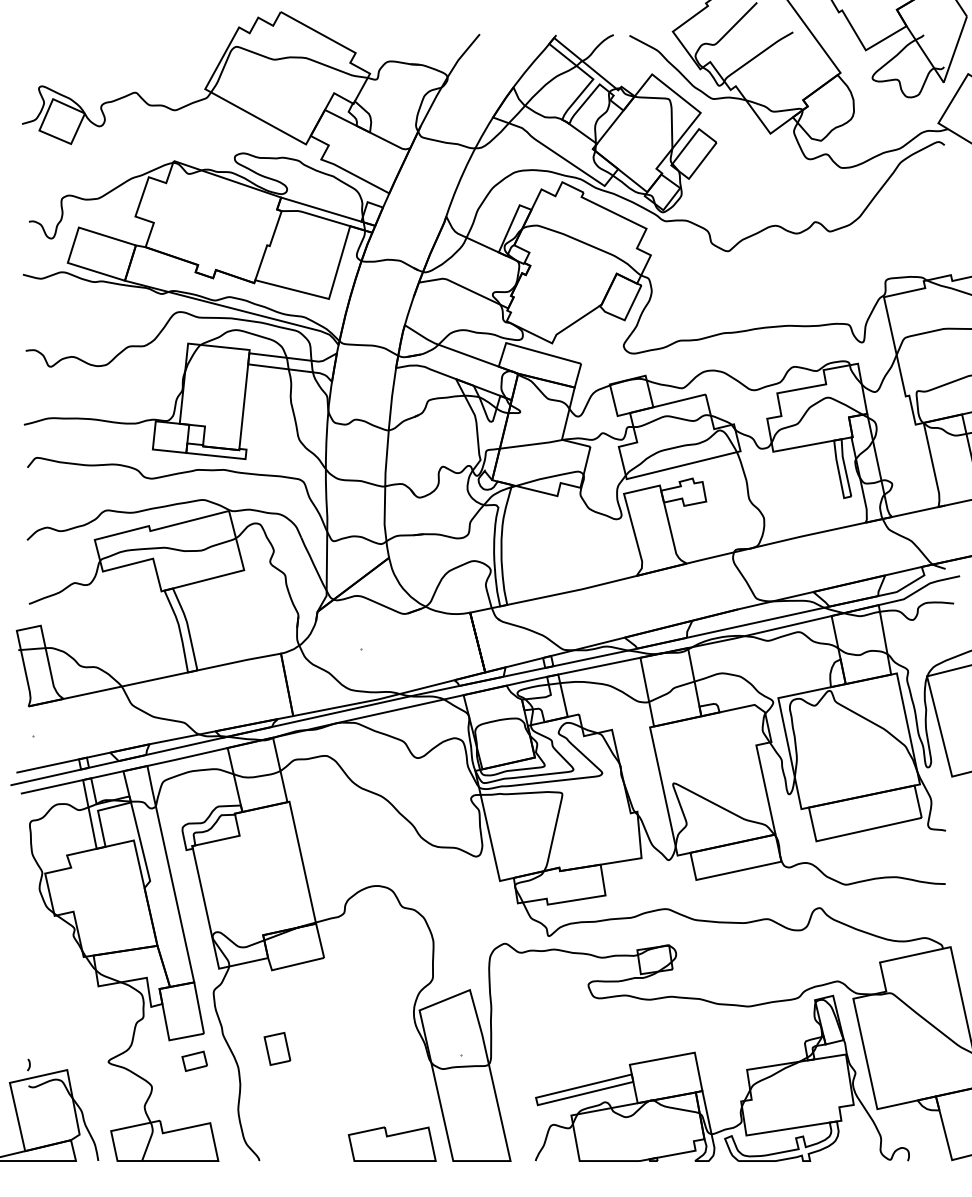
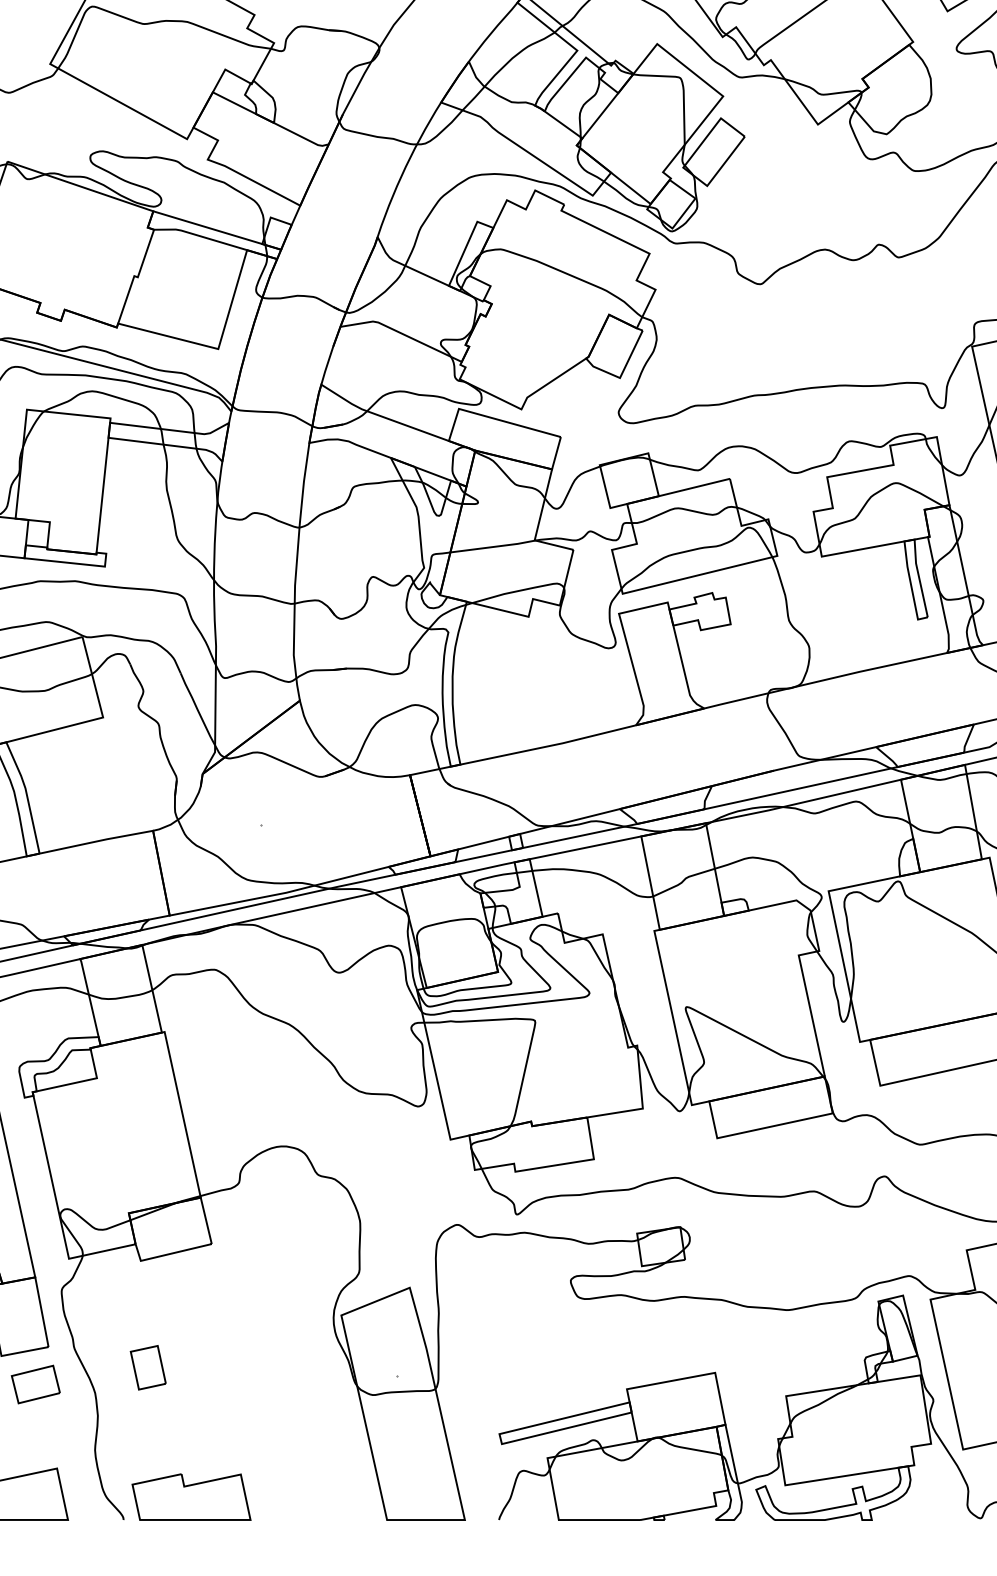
part: (194, 1061) -> (35, 1384), size x1.43
part: (391, 1143) -> (190, 1496), moved

